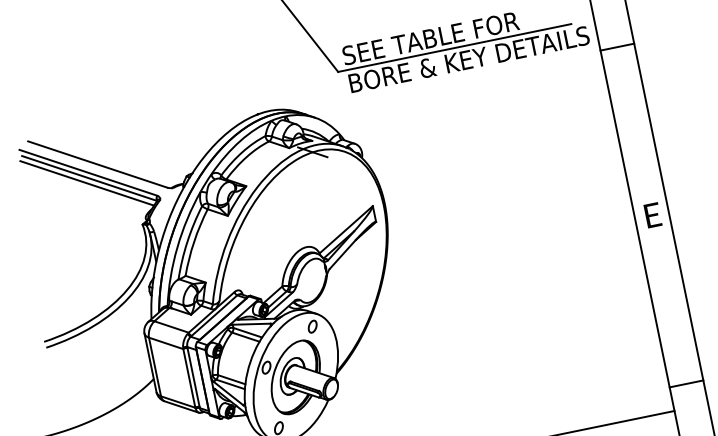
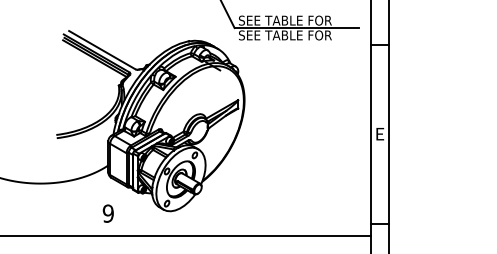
text: (468, 59) -> (302, 35), BORE & KEY DETAILS -> SEE TABLE FOR

